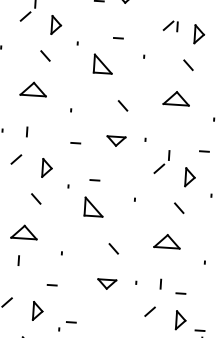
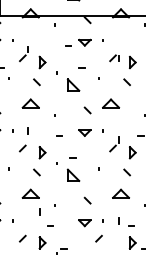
part: (177, 98) -> (111, 103), moved
line: (17, 259) -> (39, 211), moved
line: (149, 311) -> (98, 238), moved

